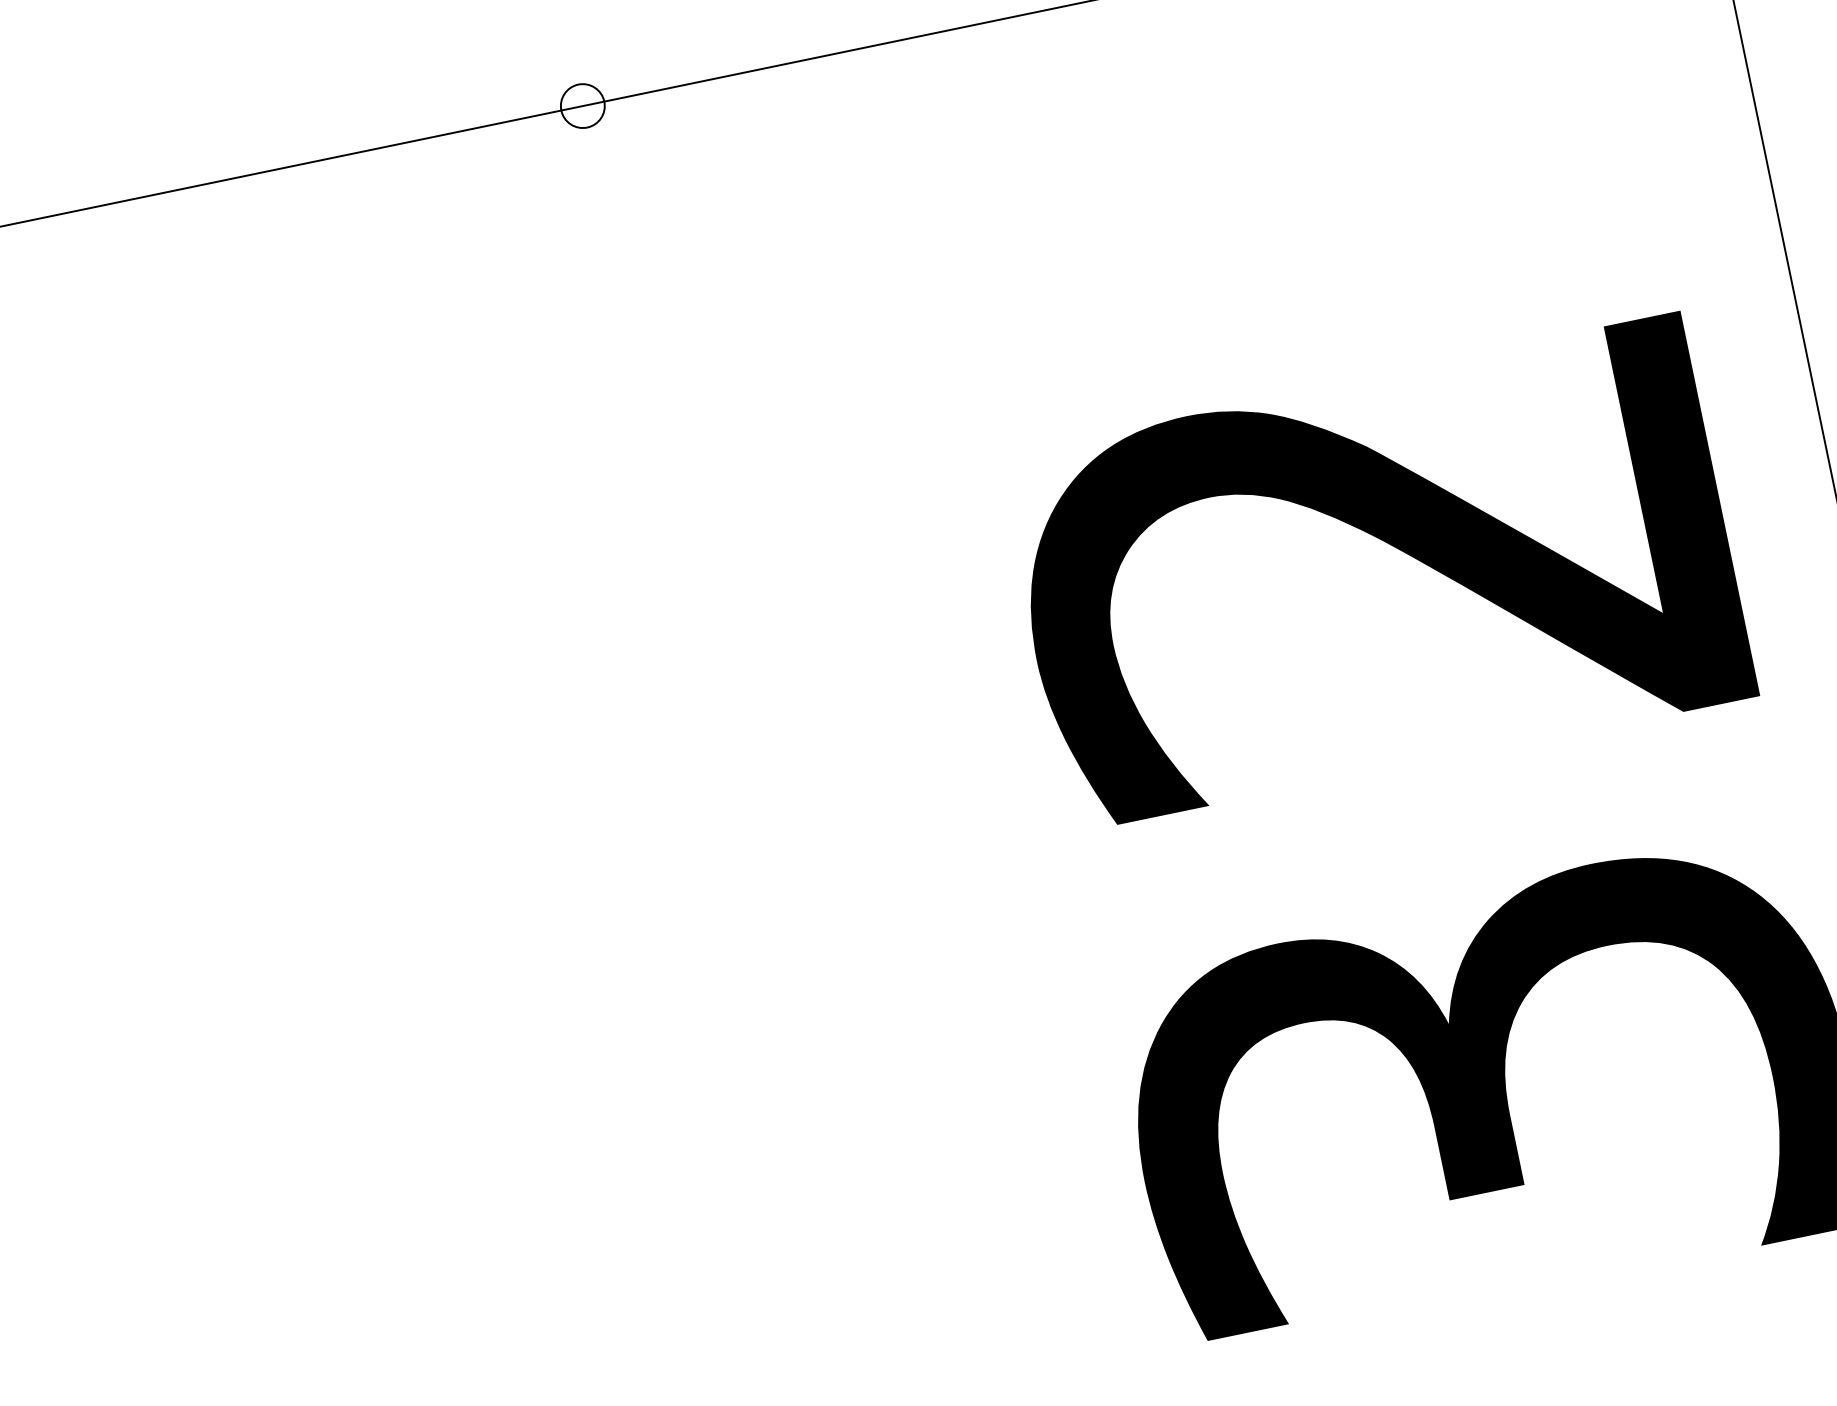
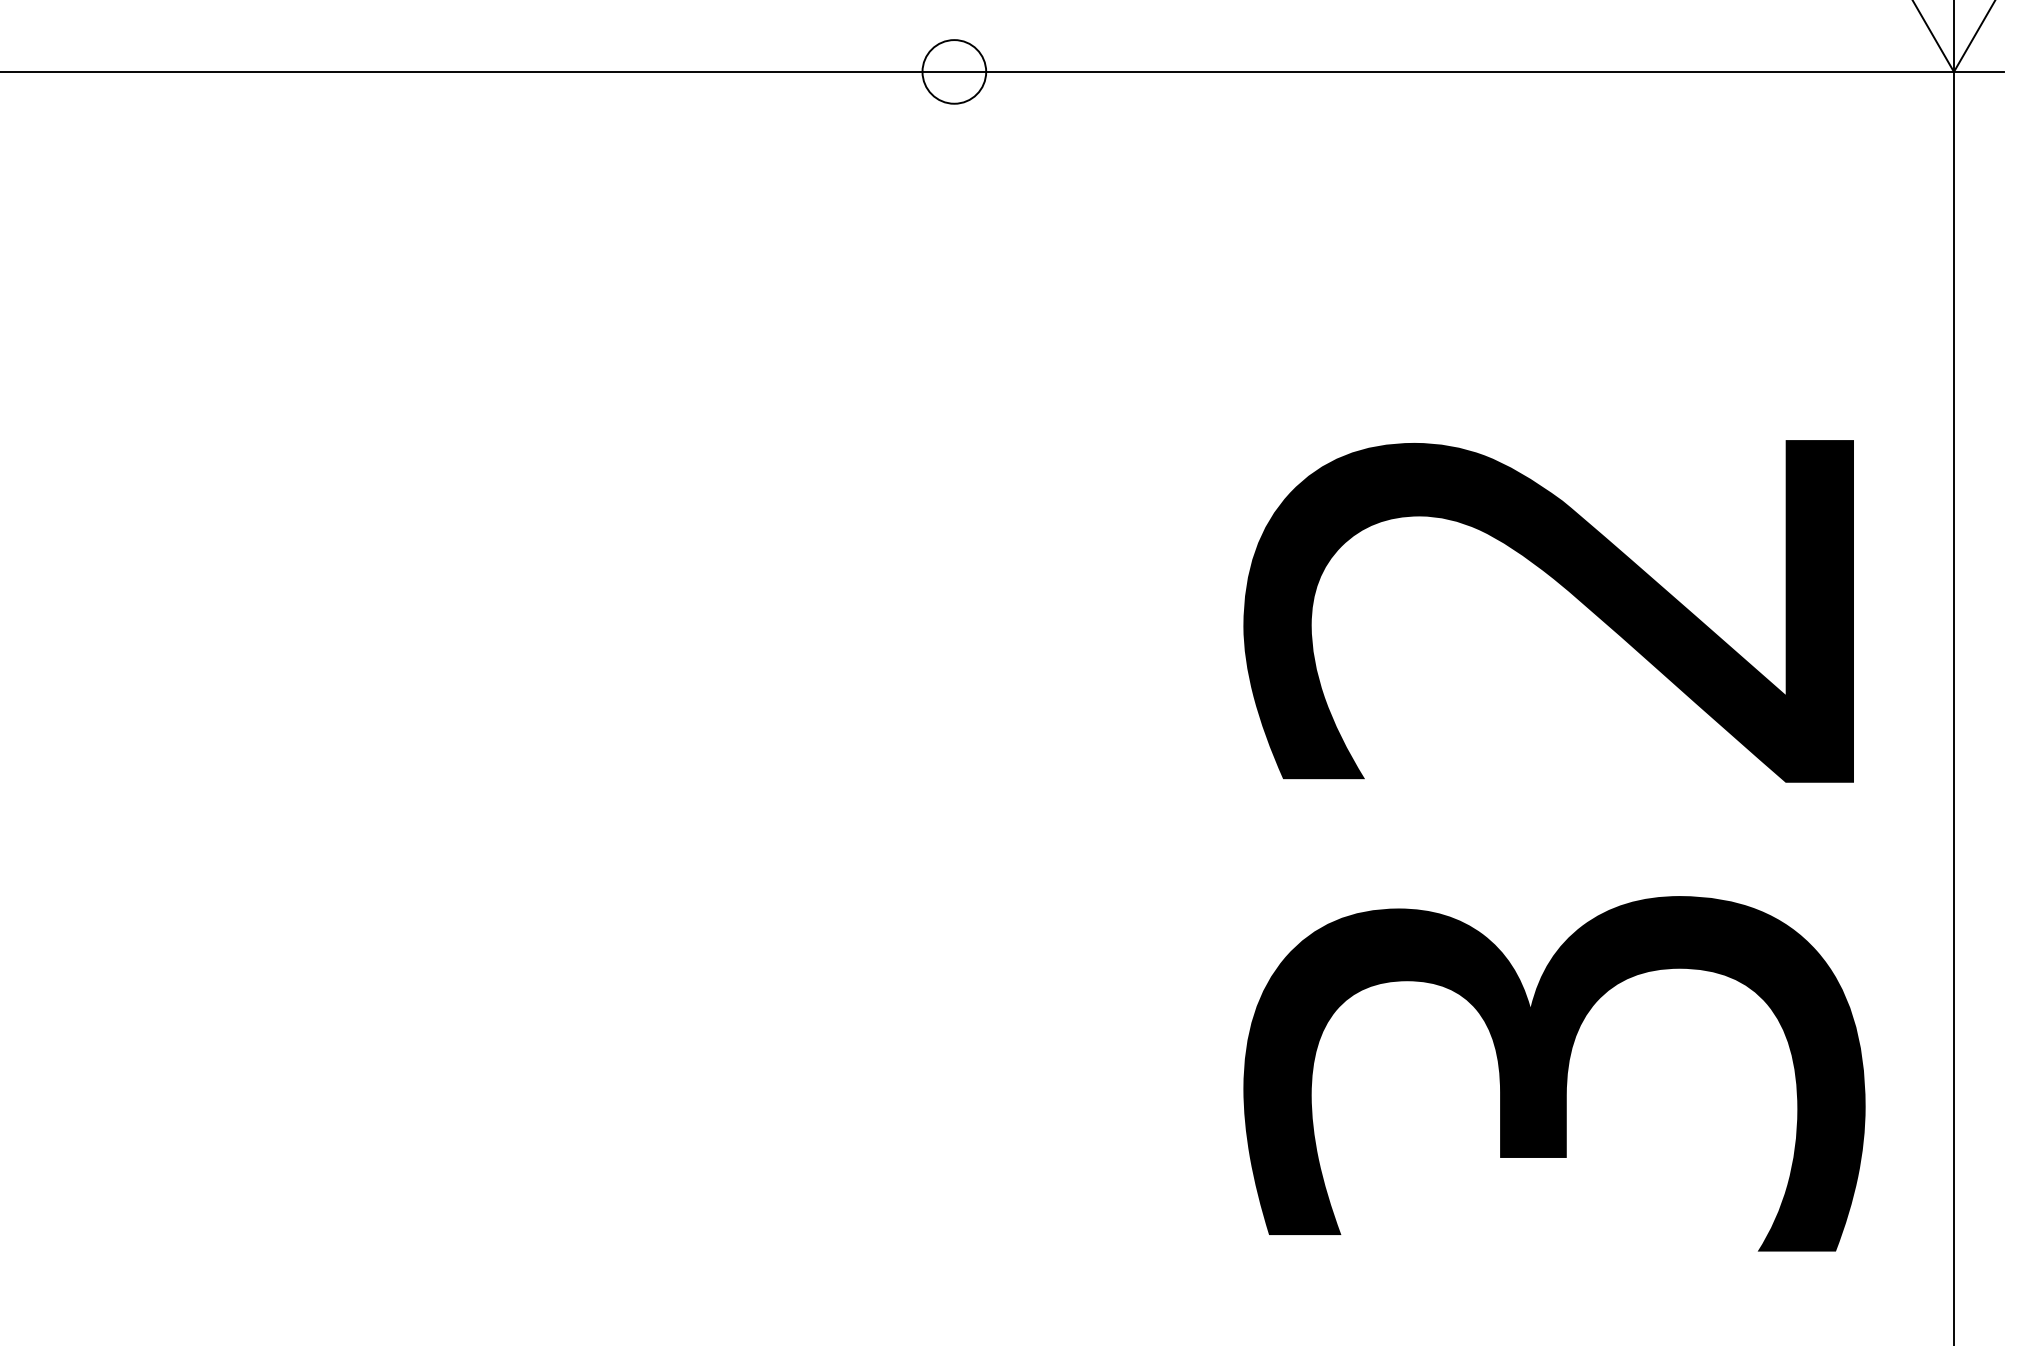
circle: (582, 105) -> (954, 71), size x1.67

